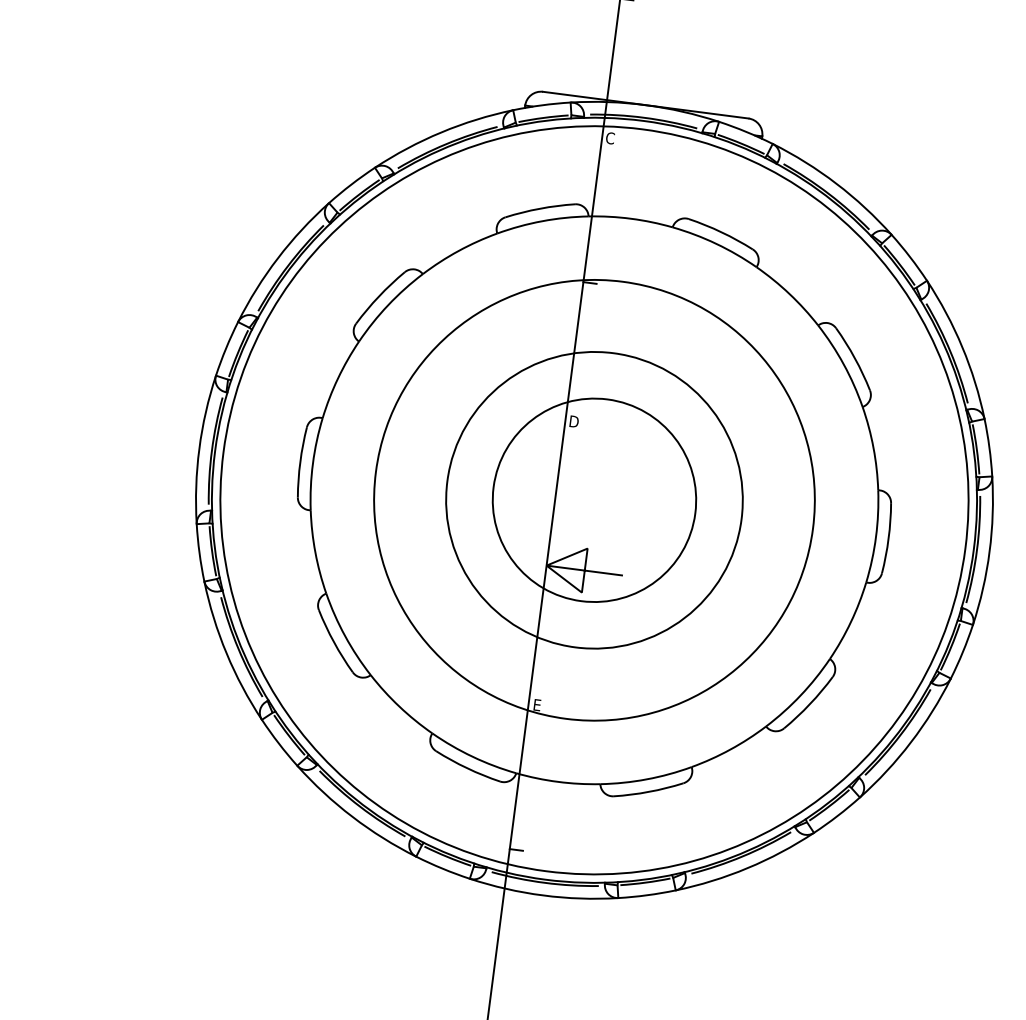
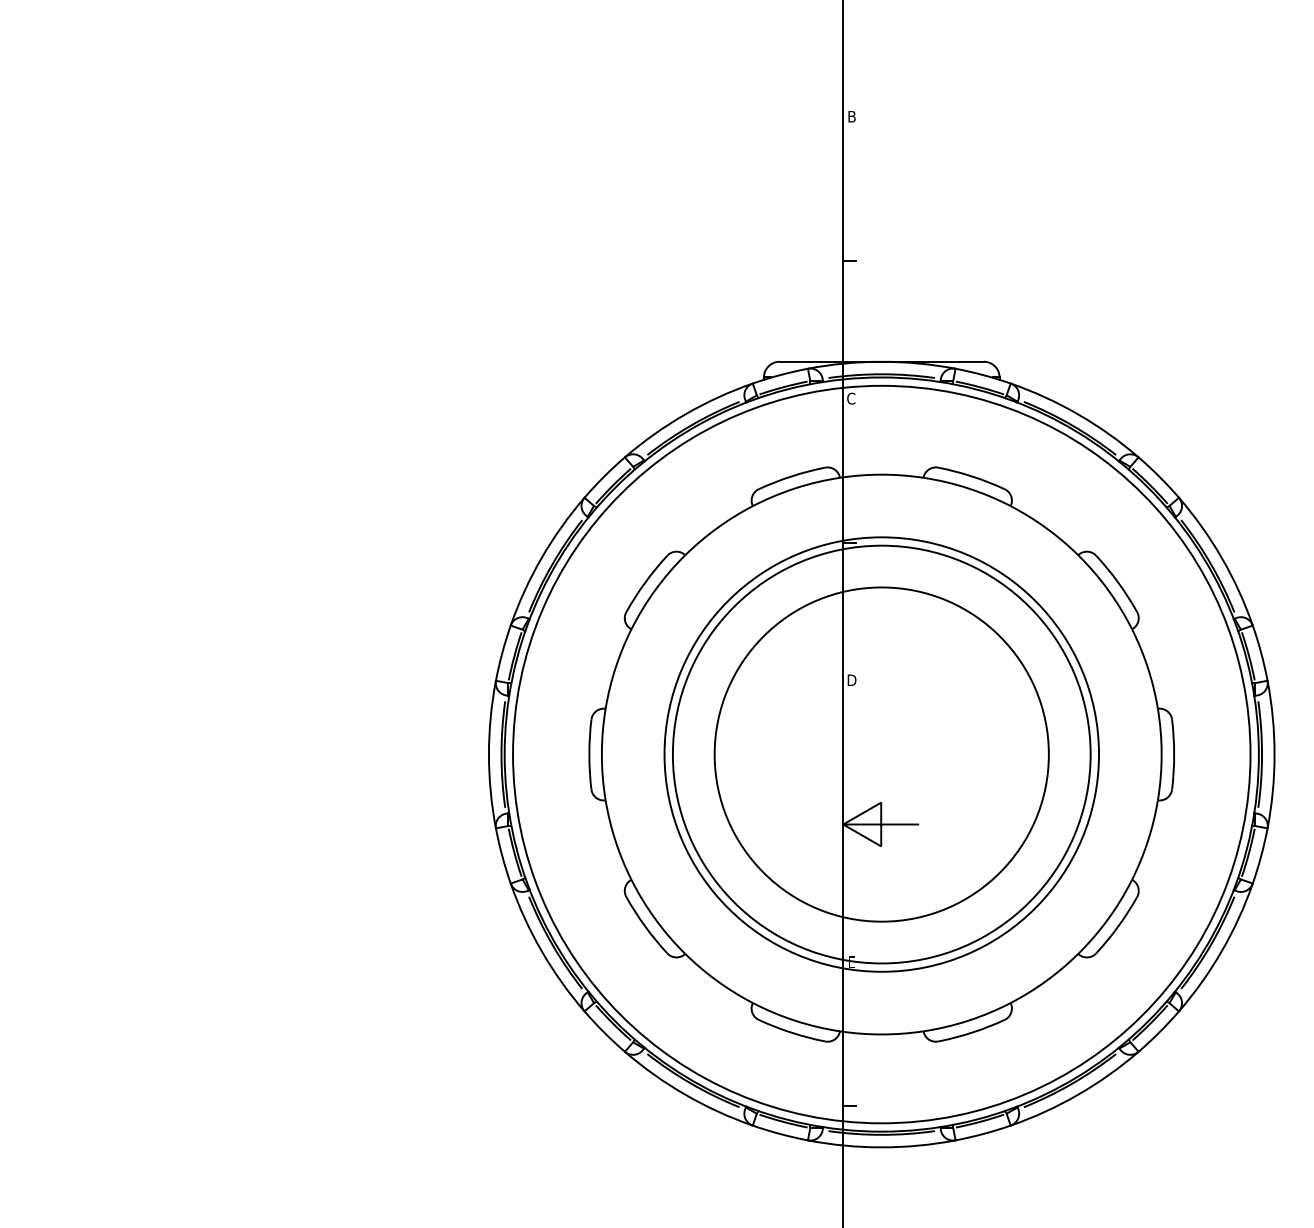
circle: (594, 500) -> (881, 754), size x1.43
circle: (594, 500) -> (881, 754), size x1.67

